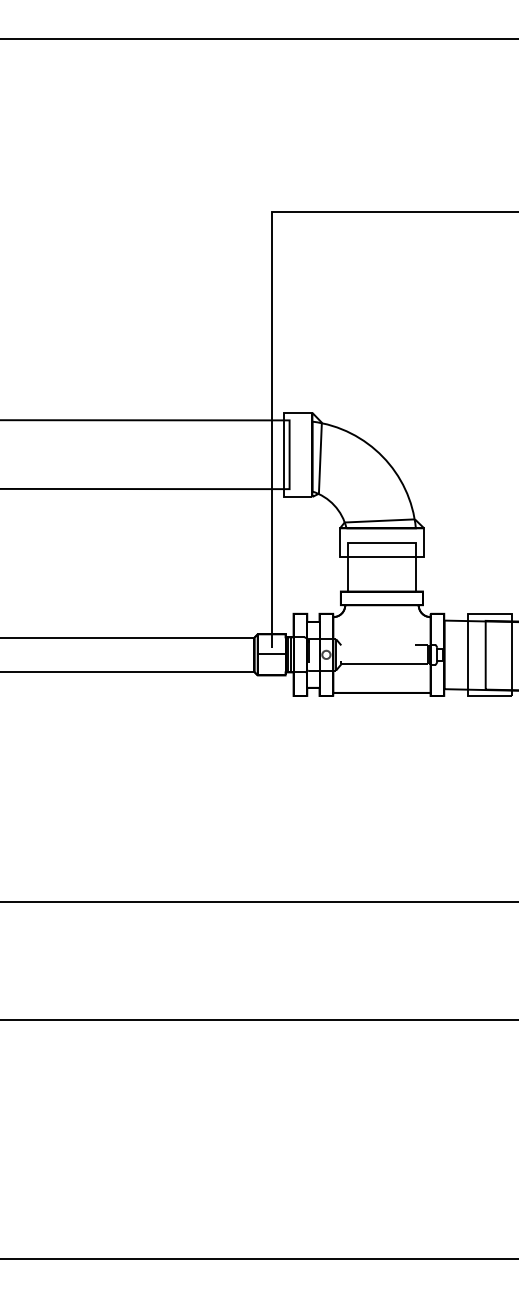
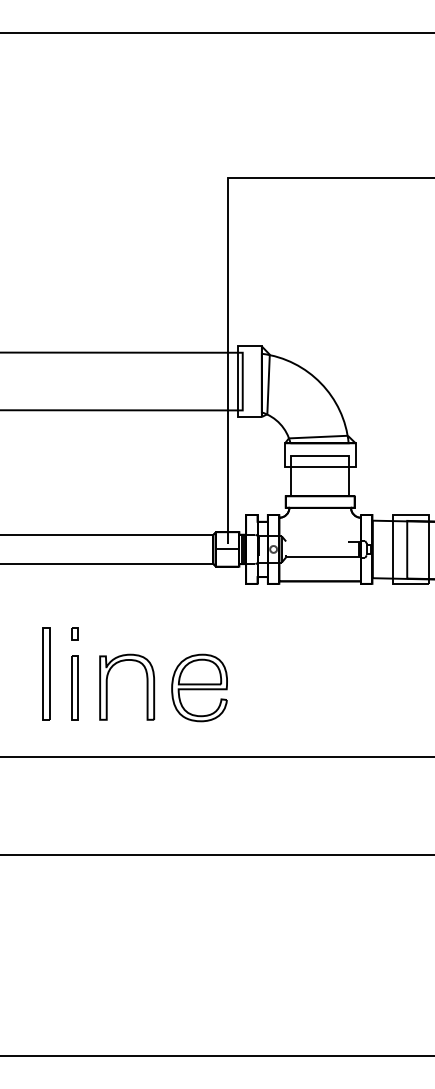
part: (172, 798) -> (144, 669), added

